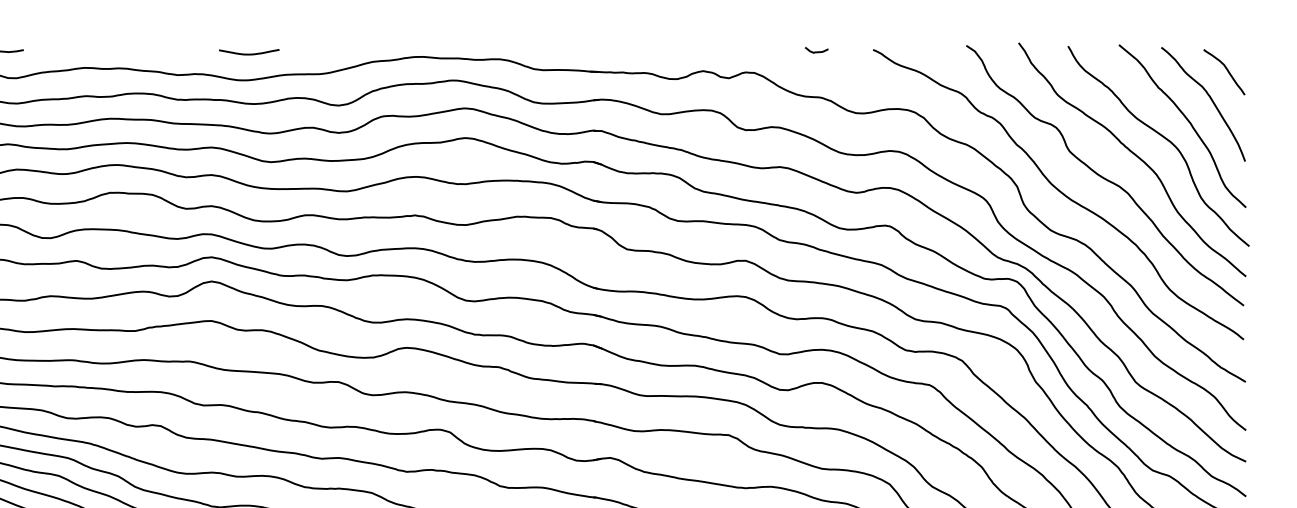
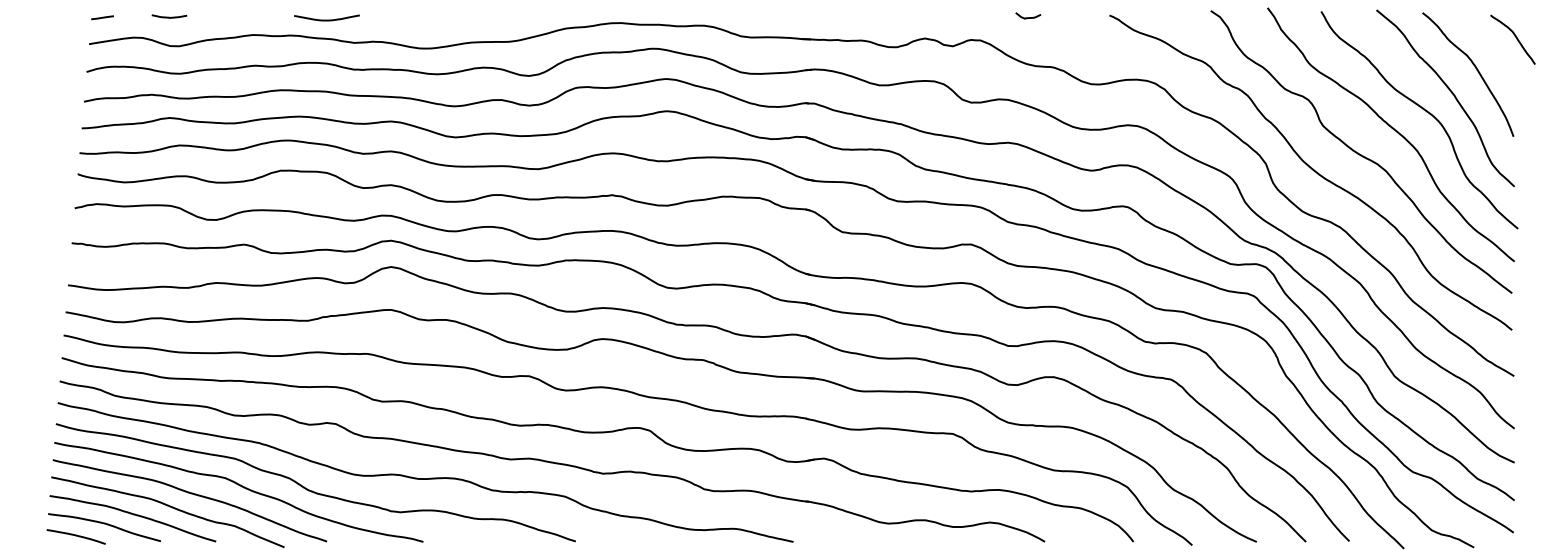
curve: (816, 51) -> (1028, 17), moved
curve: (248, 53) -> (326, 19), moved
curve: (1225, 69) -> (1514, 36), moved

